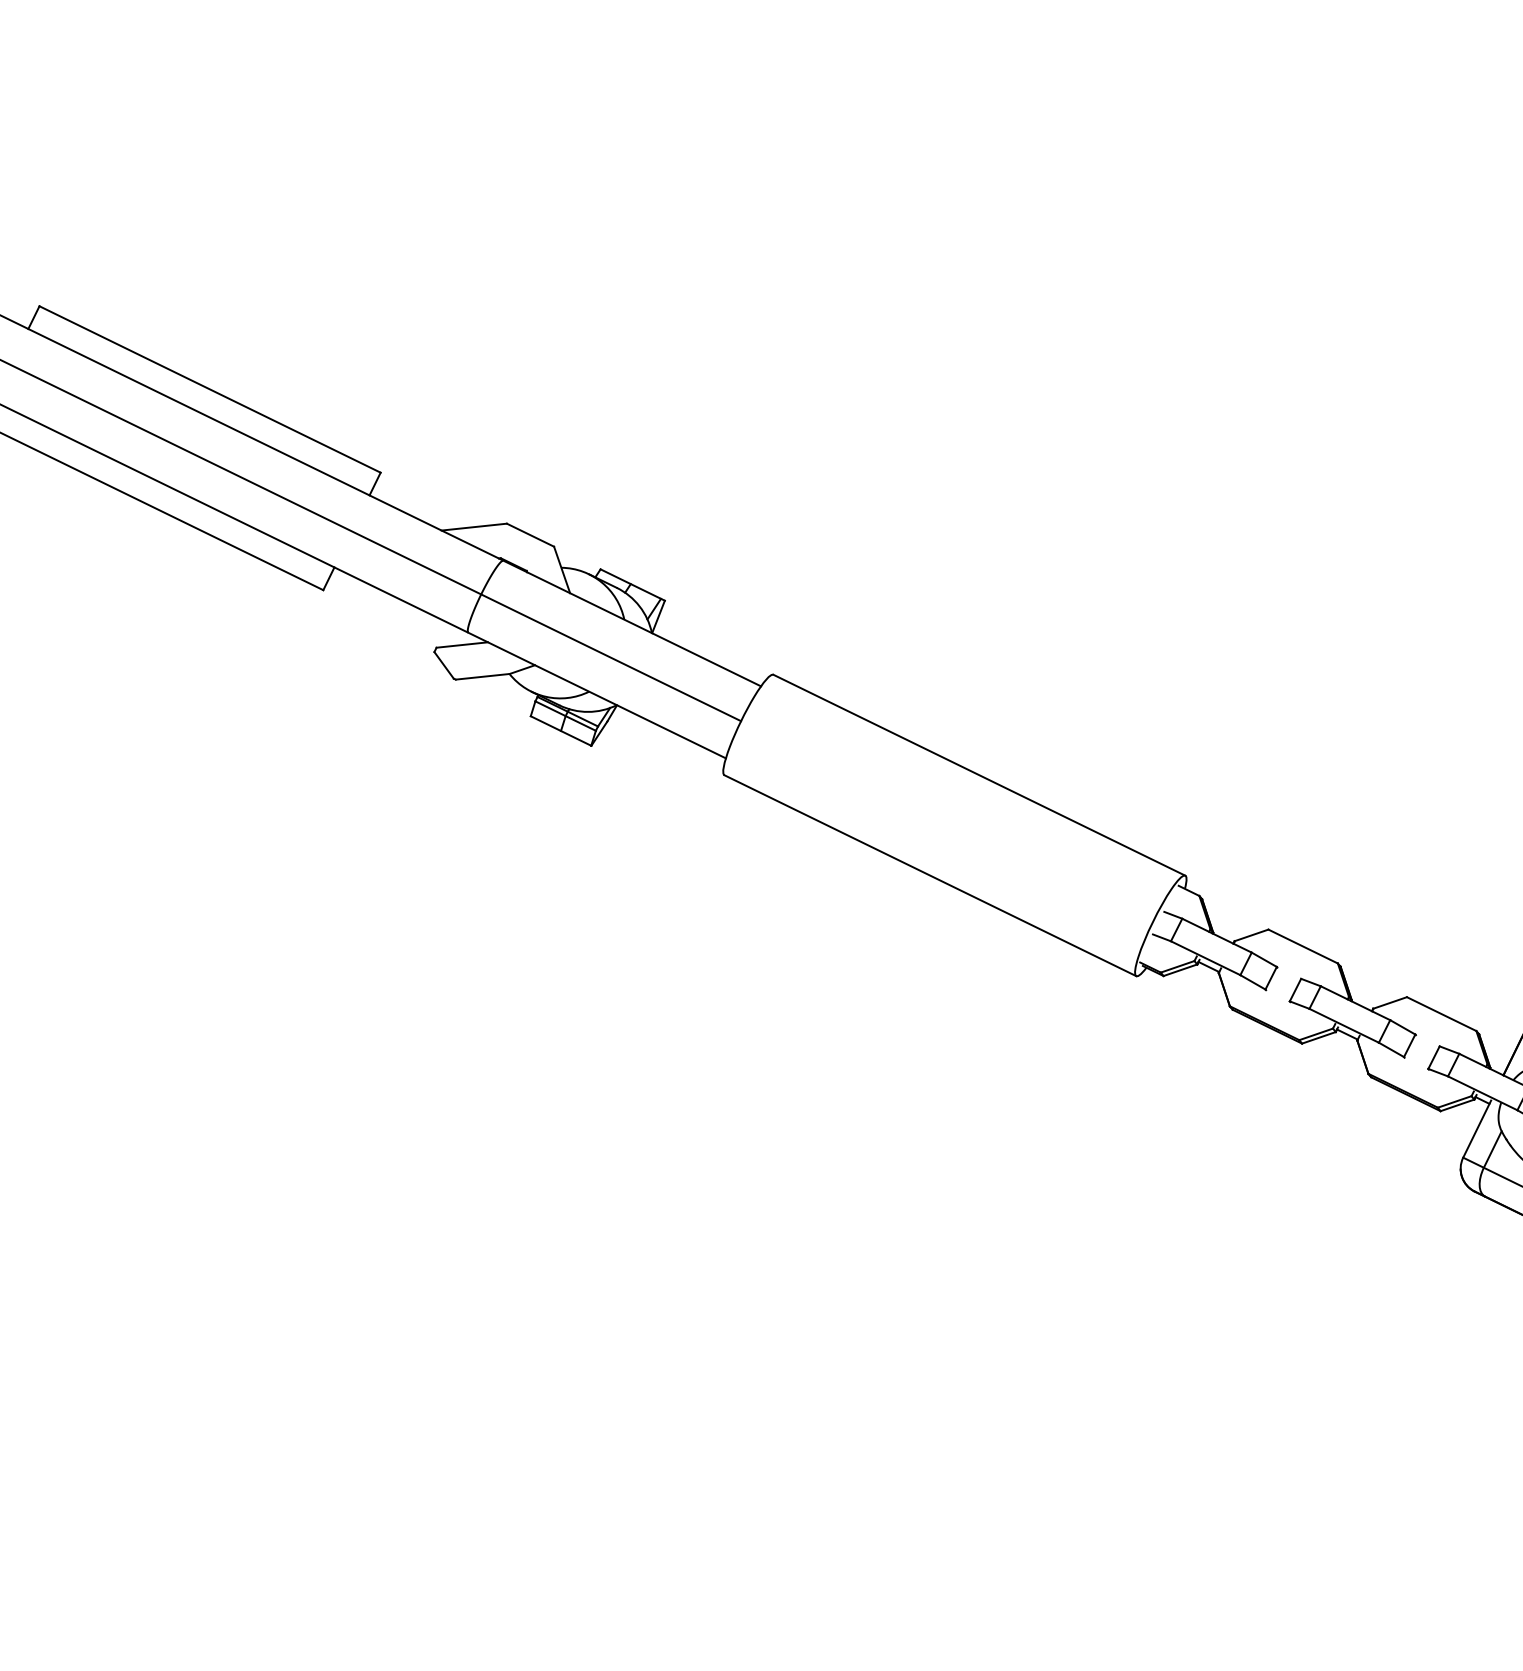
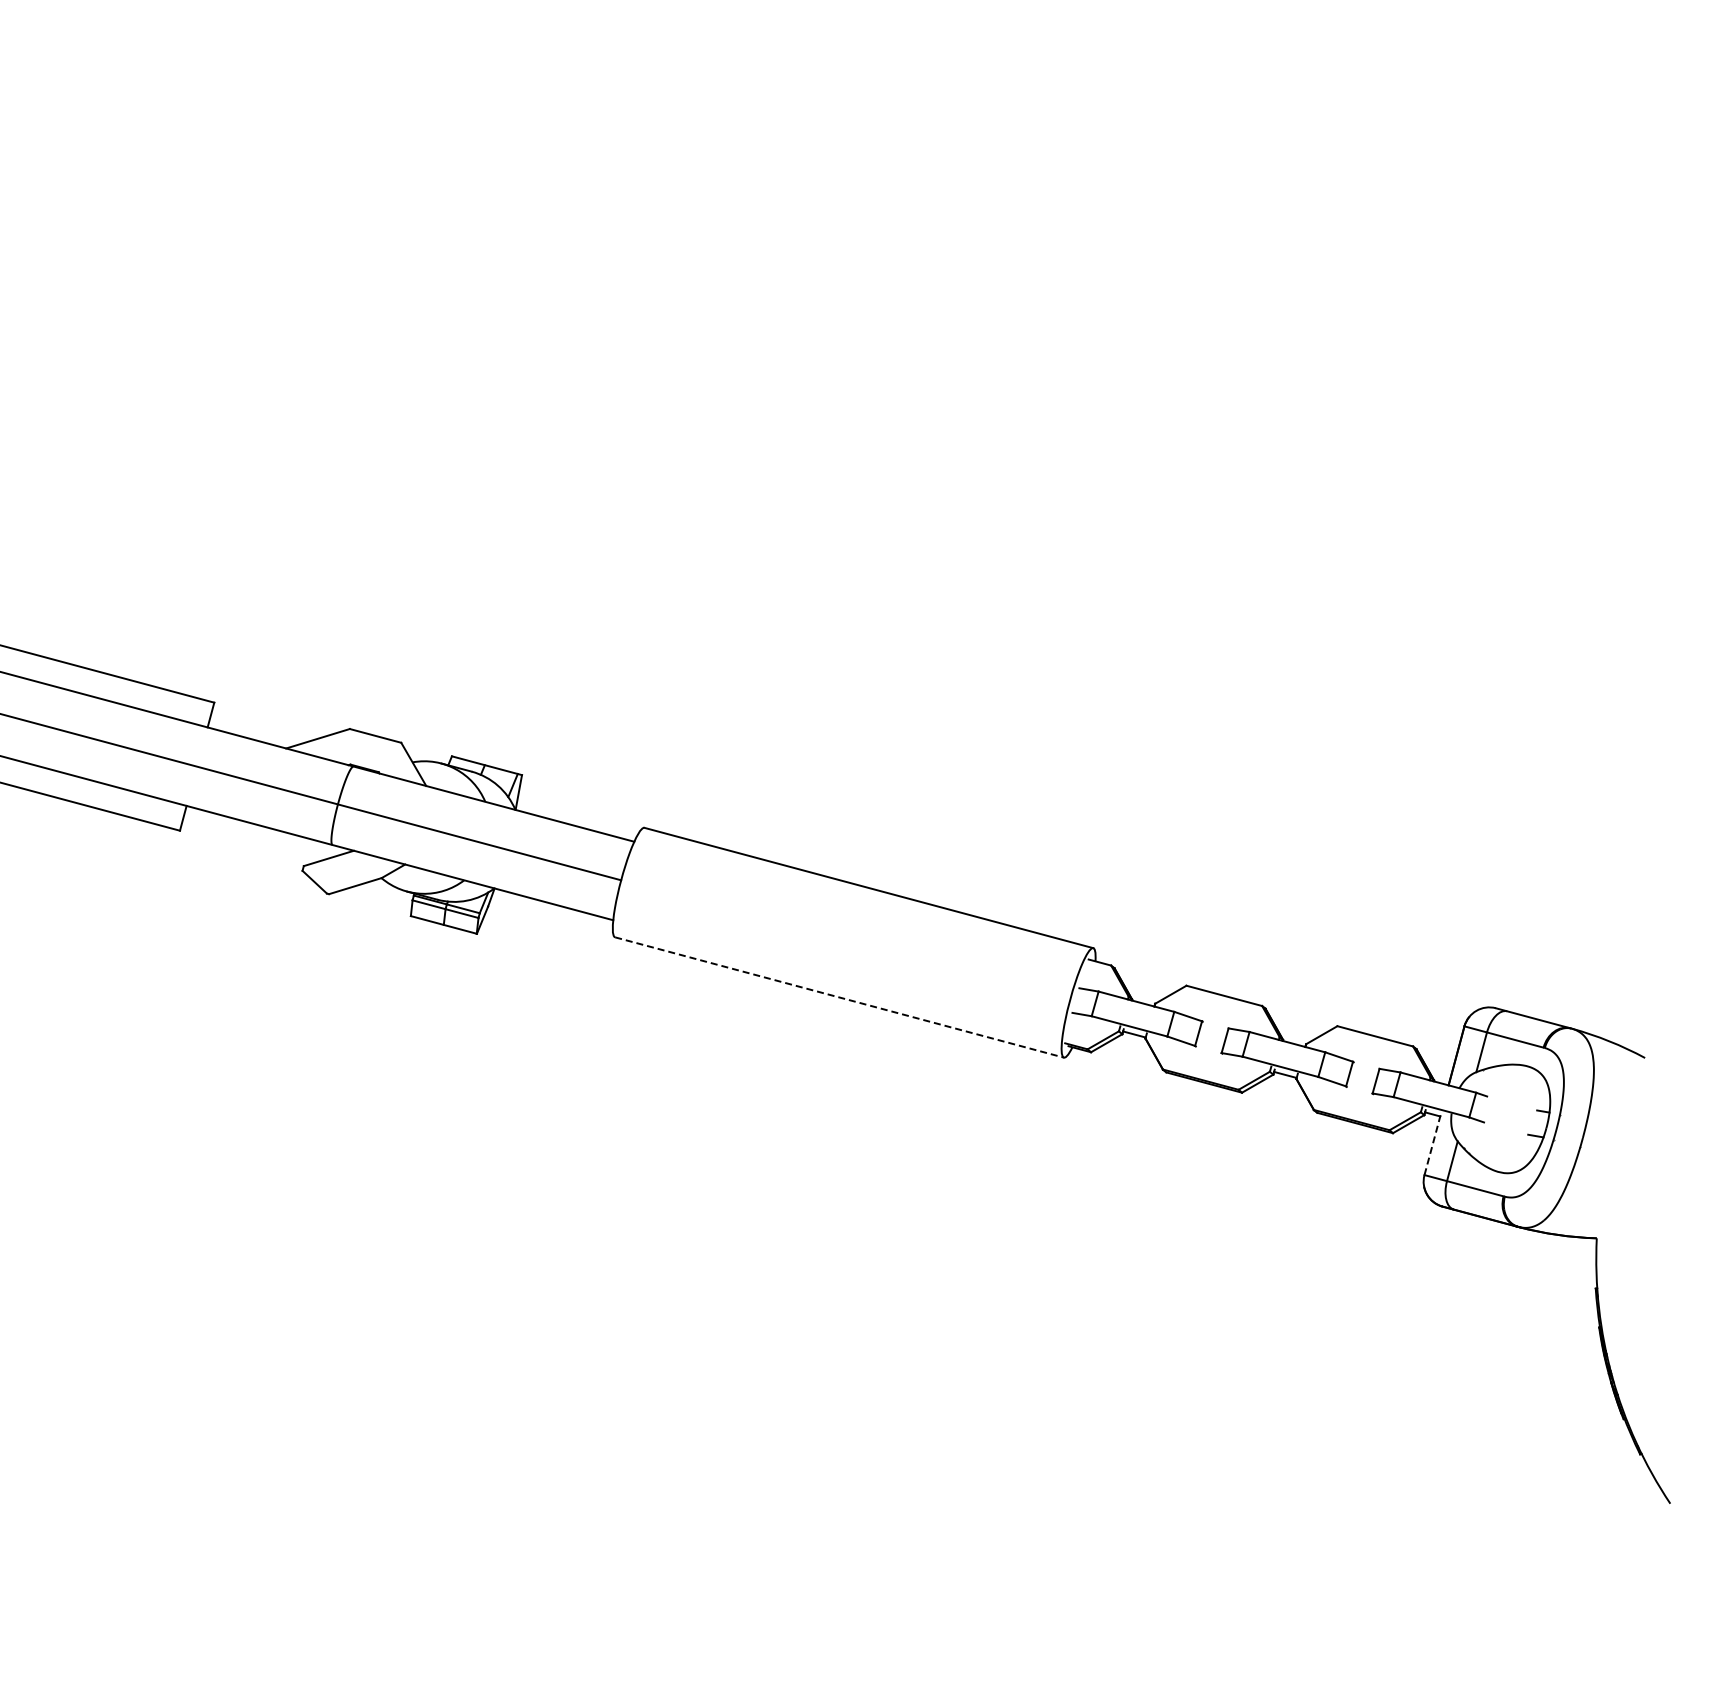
line: (931, 875) -> (840, 997), solid -> dashed
line: (1477, 1128) -> (1433, 1143), solid -> dashed

